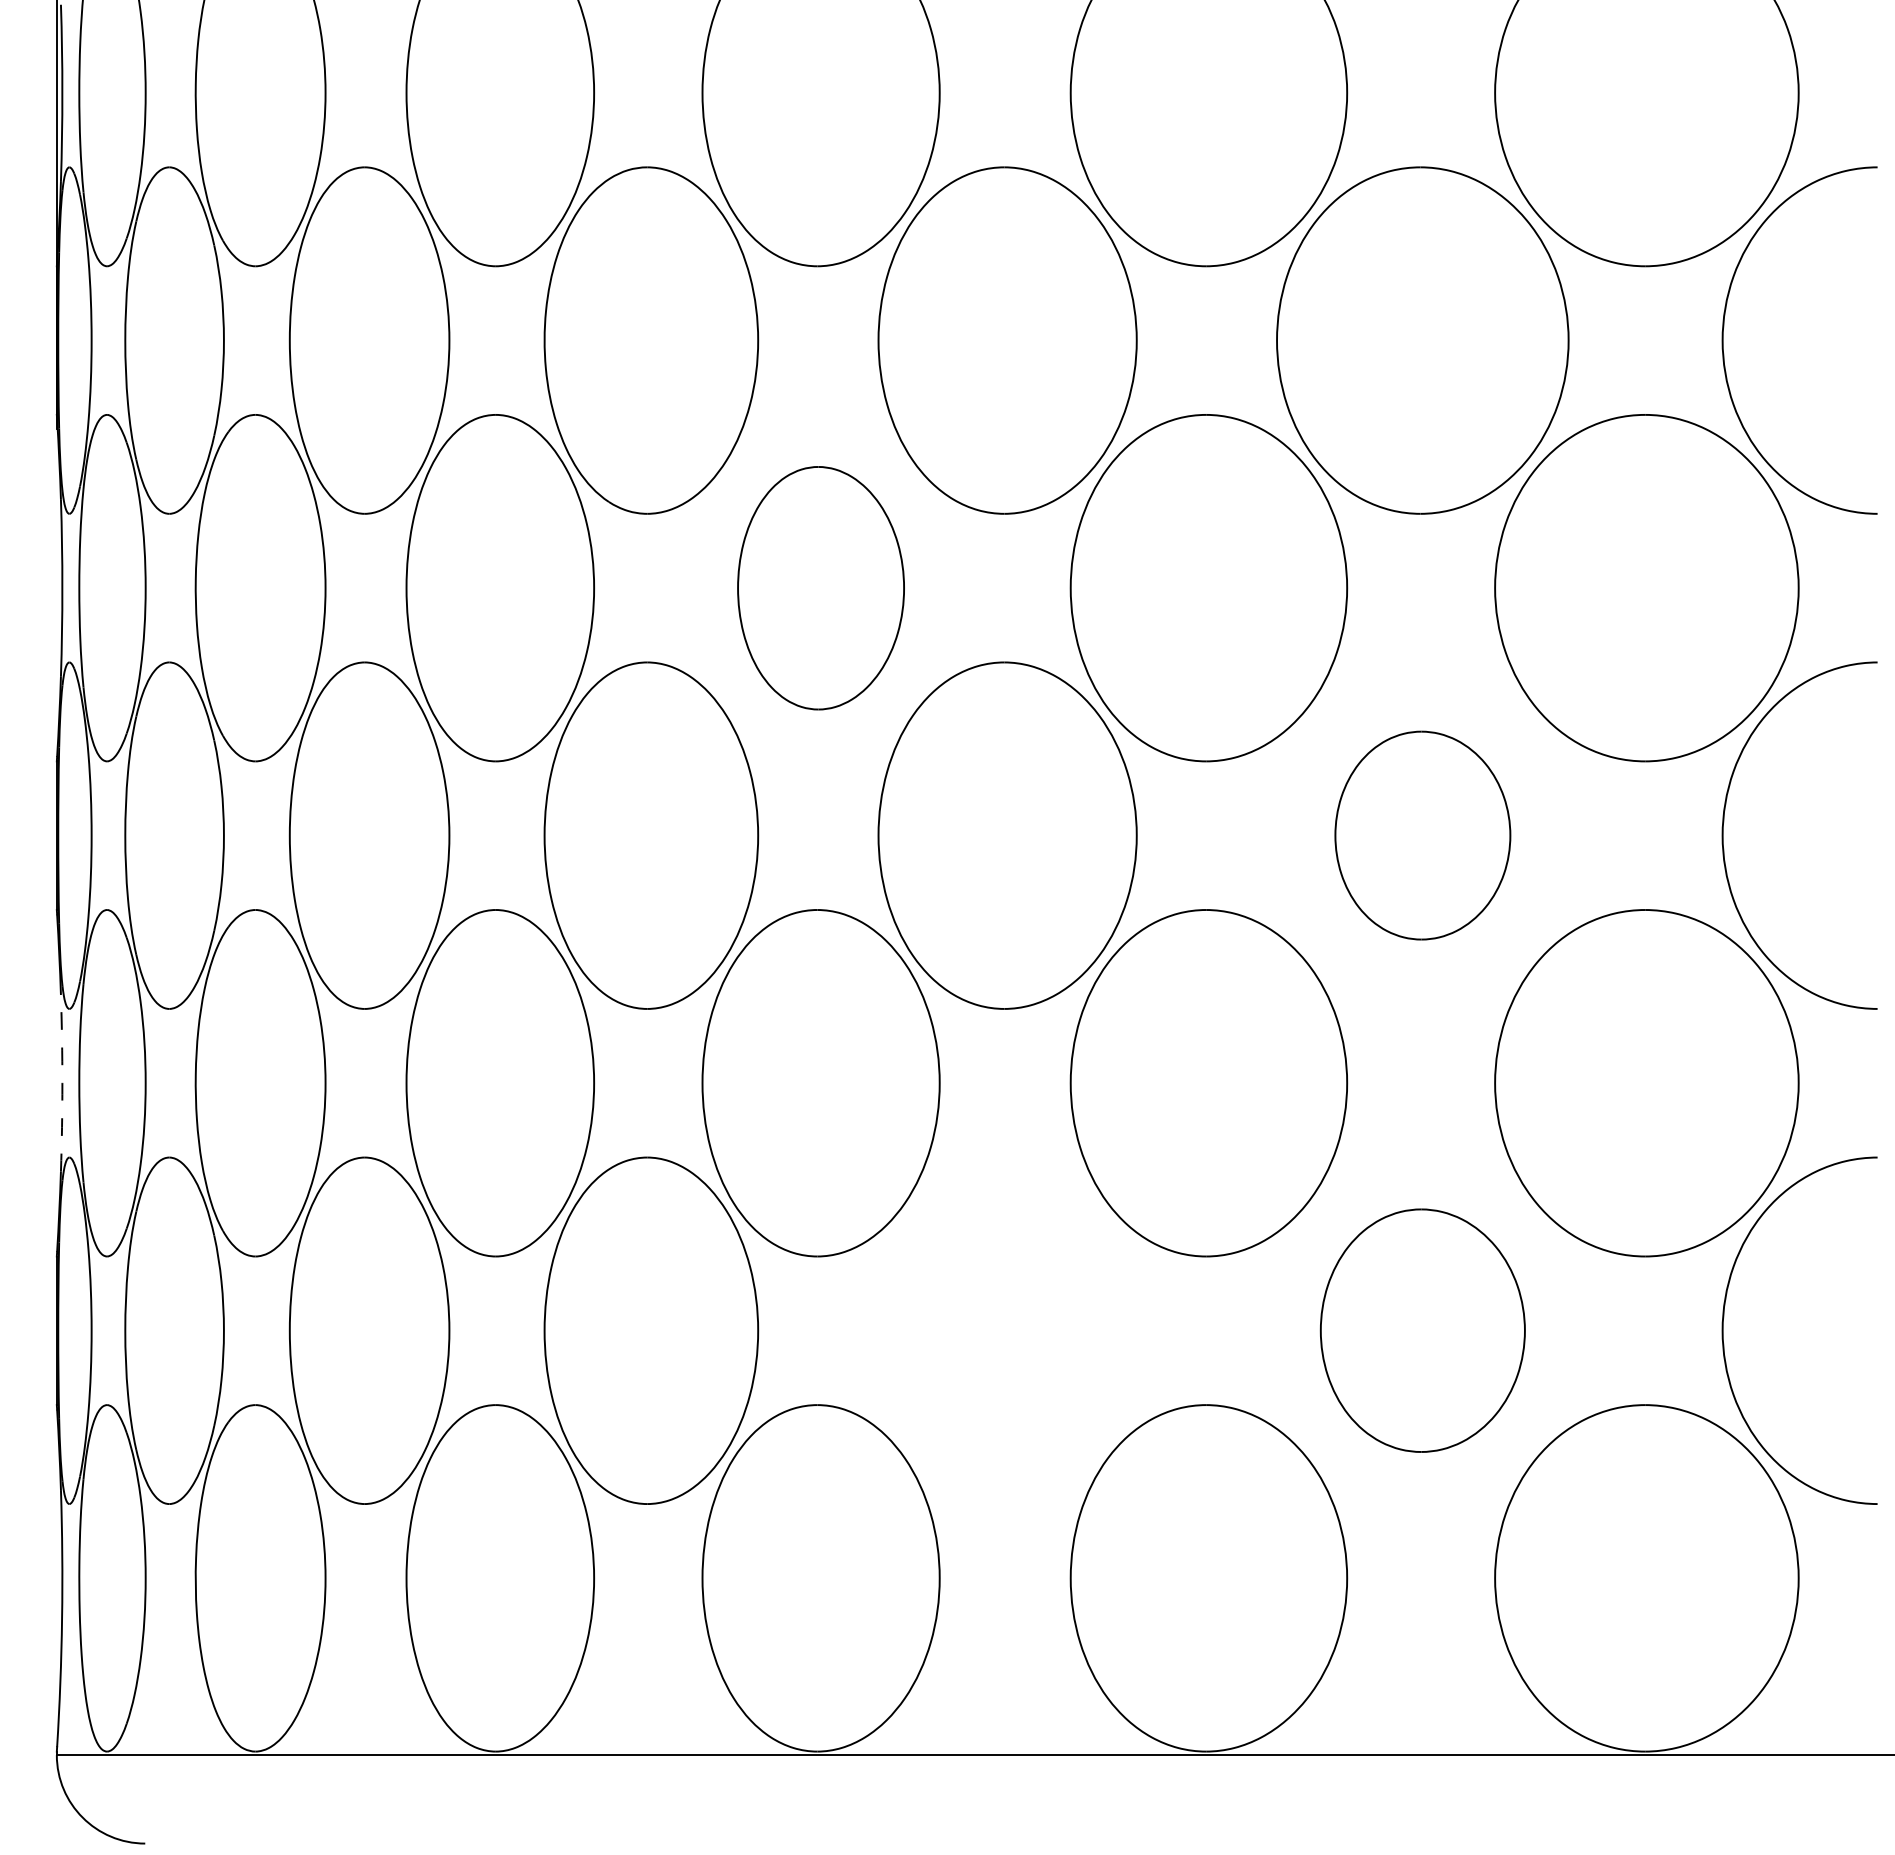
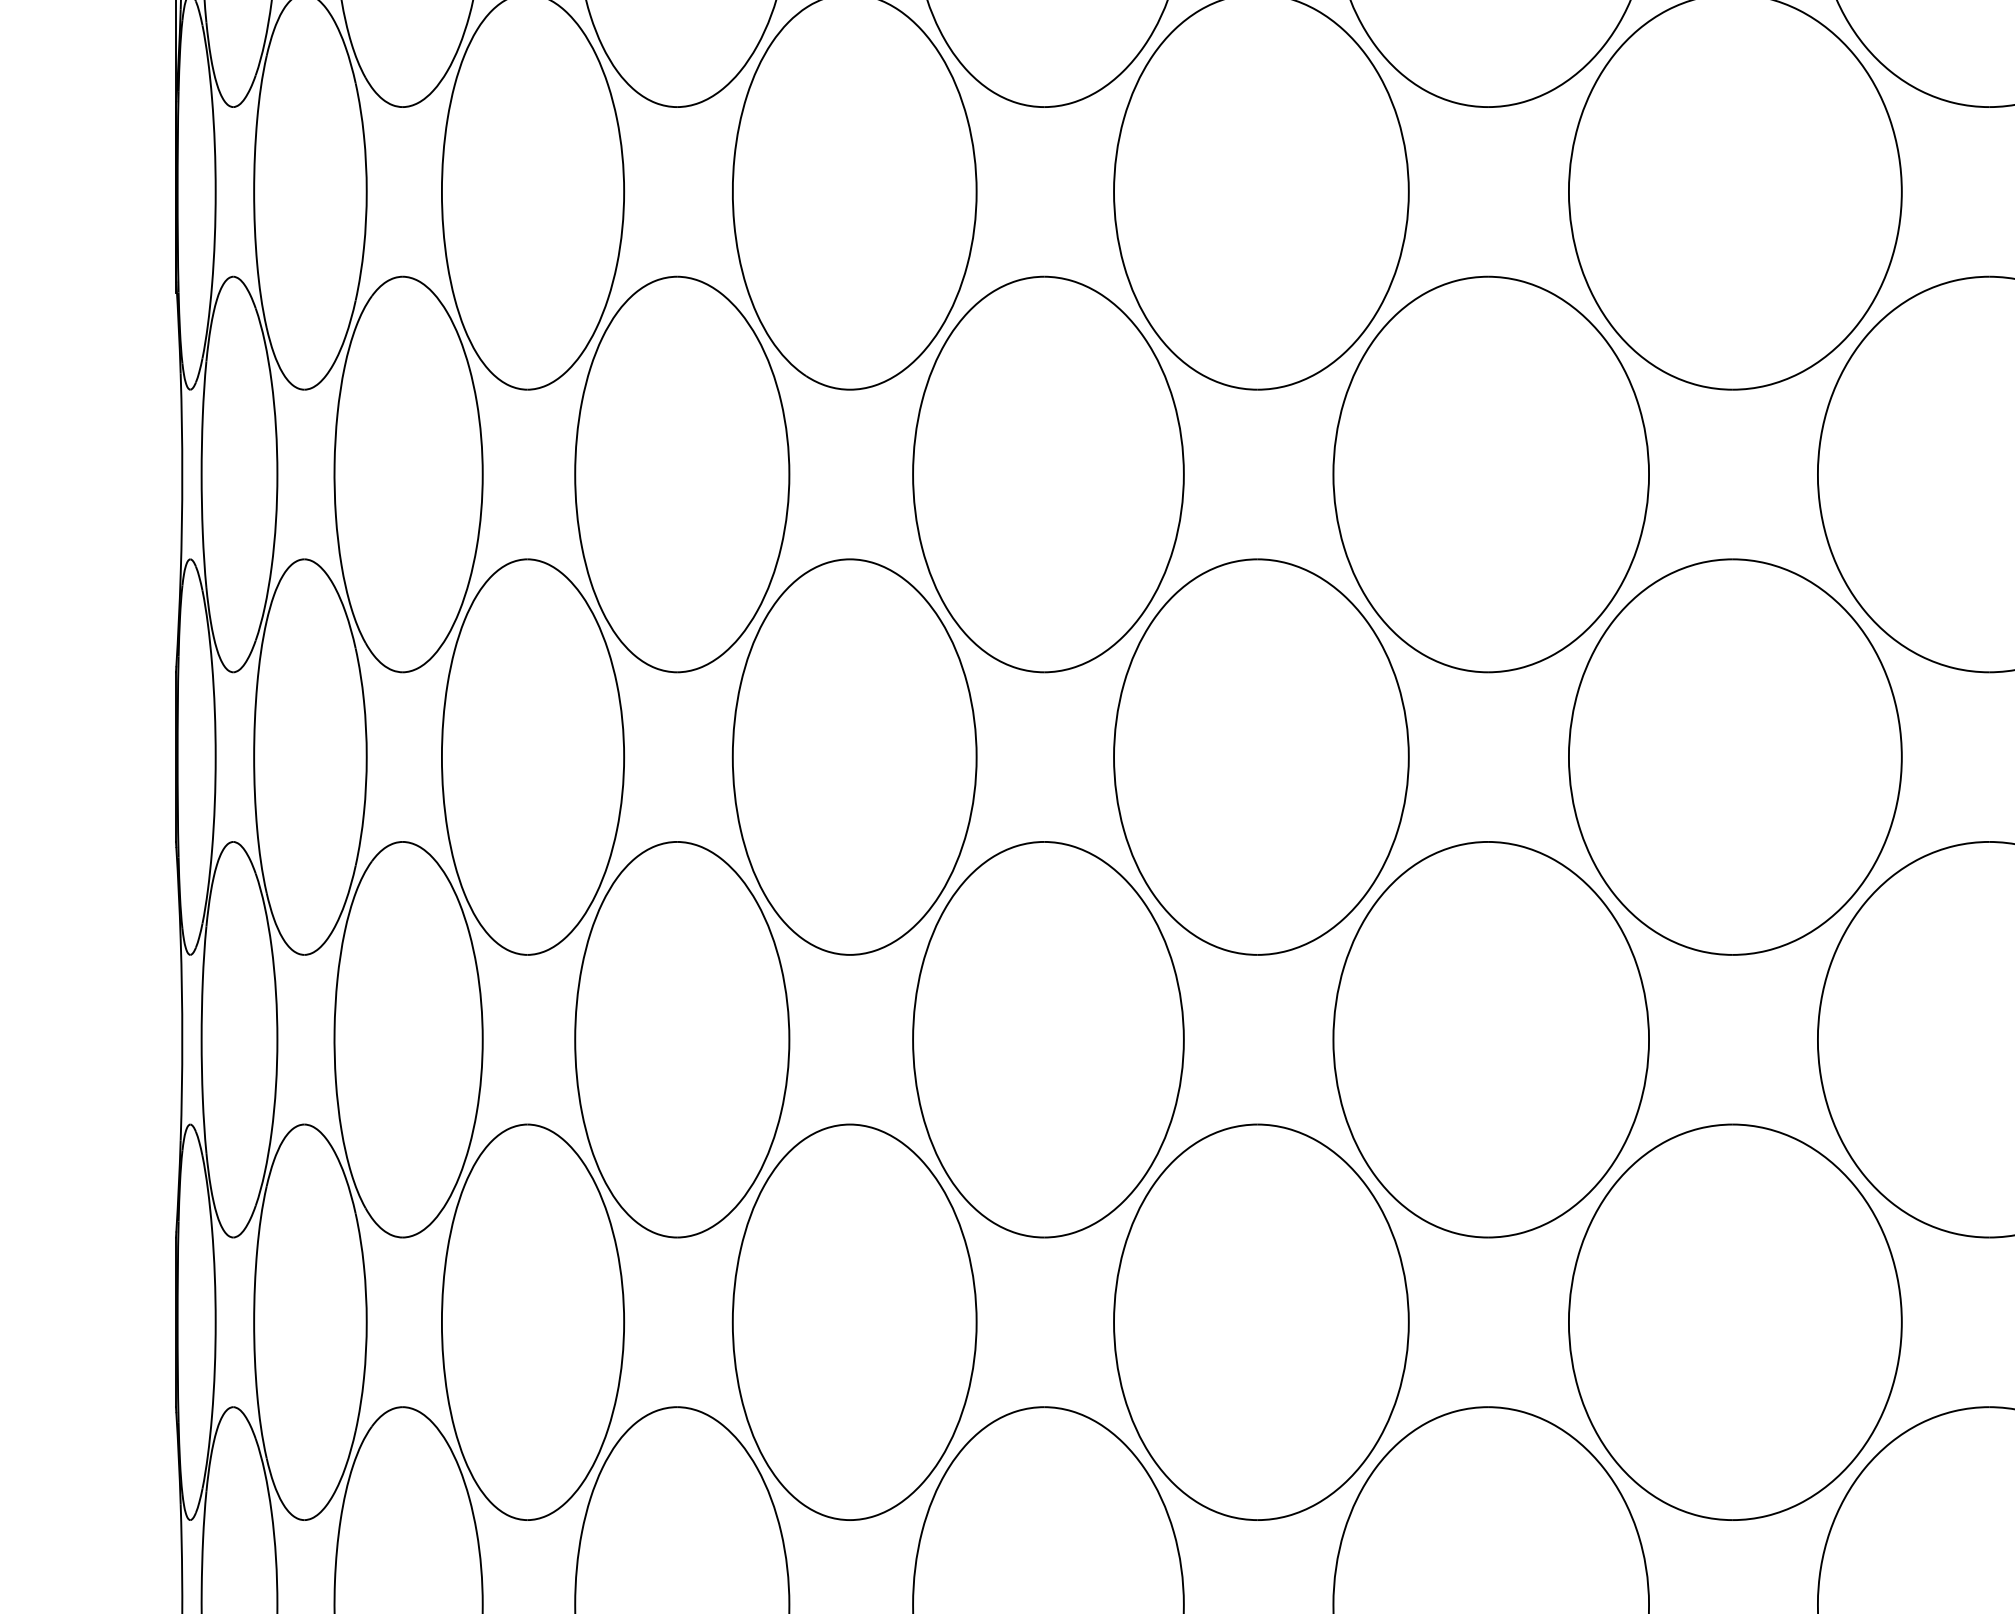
part: (820, 588) -> (1047, 474), size x1.43
part: (1422, 835) -> (1735, 756), size x1.67
arc: (62, 1083) -> (182, 1040), dashed -> solid
part: (1007, 1330) -> (1261, 1321), added
part: (1422, 1330) -> (1735, 1321), size x1.43

